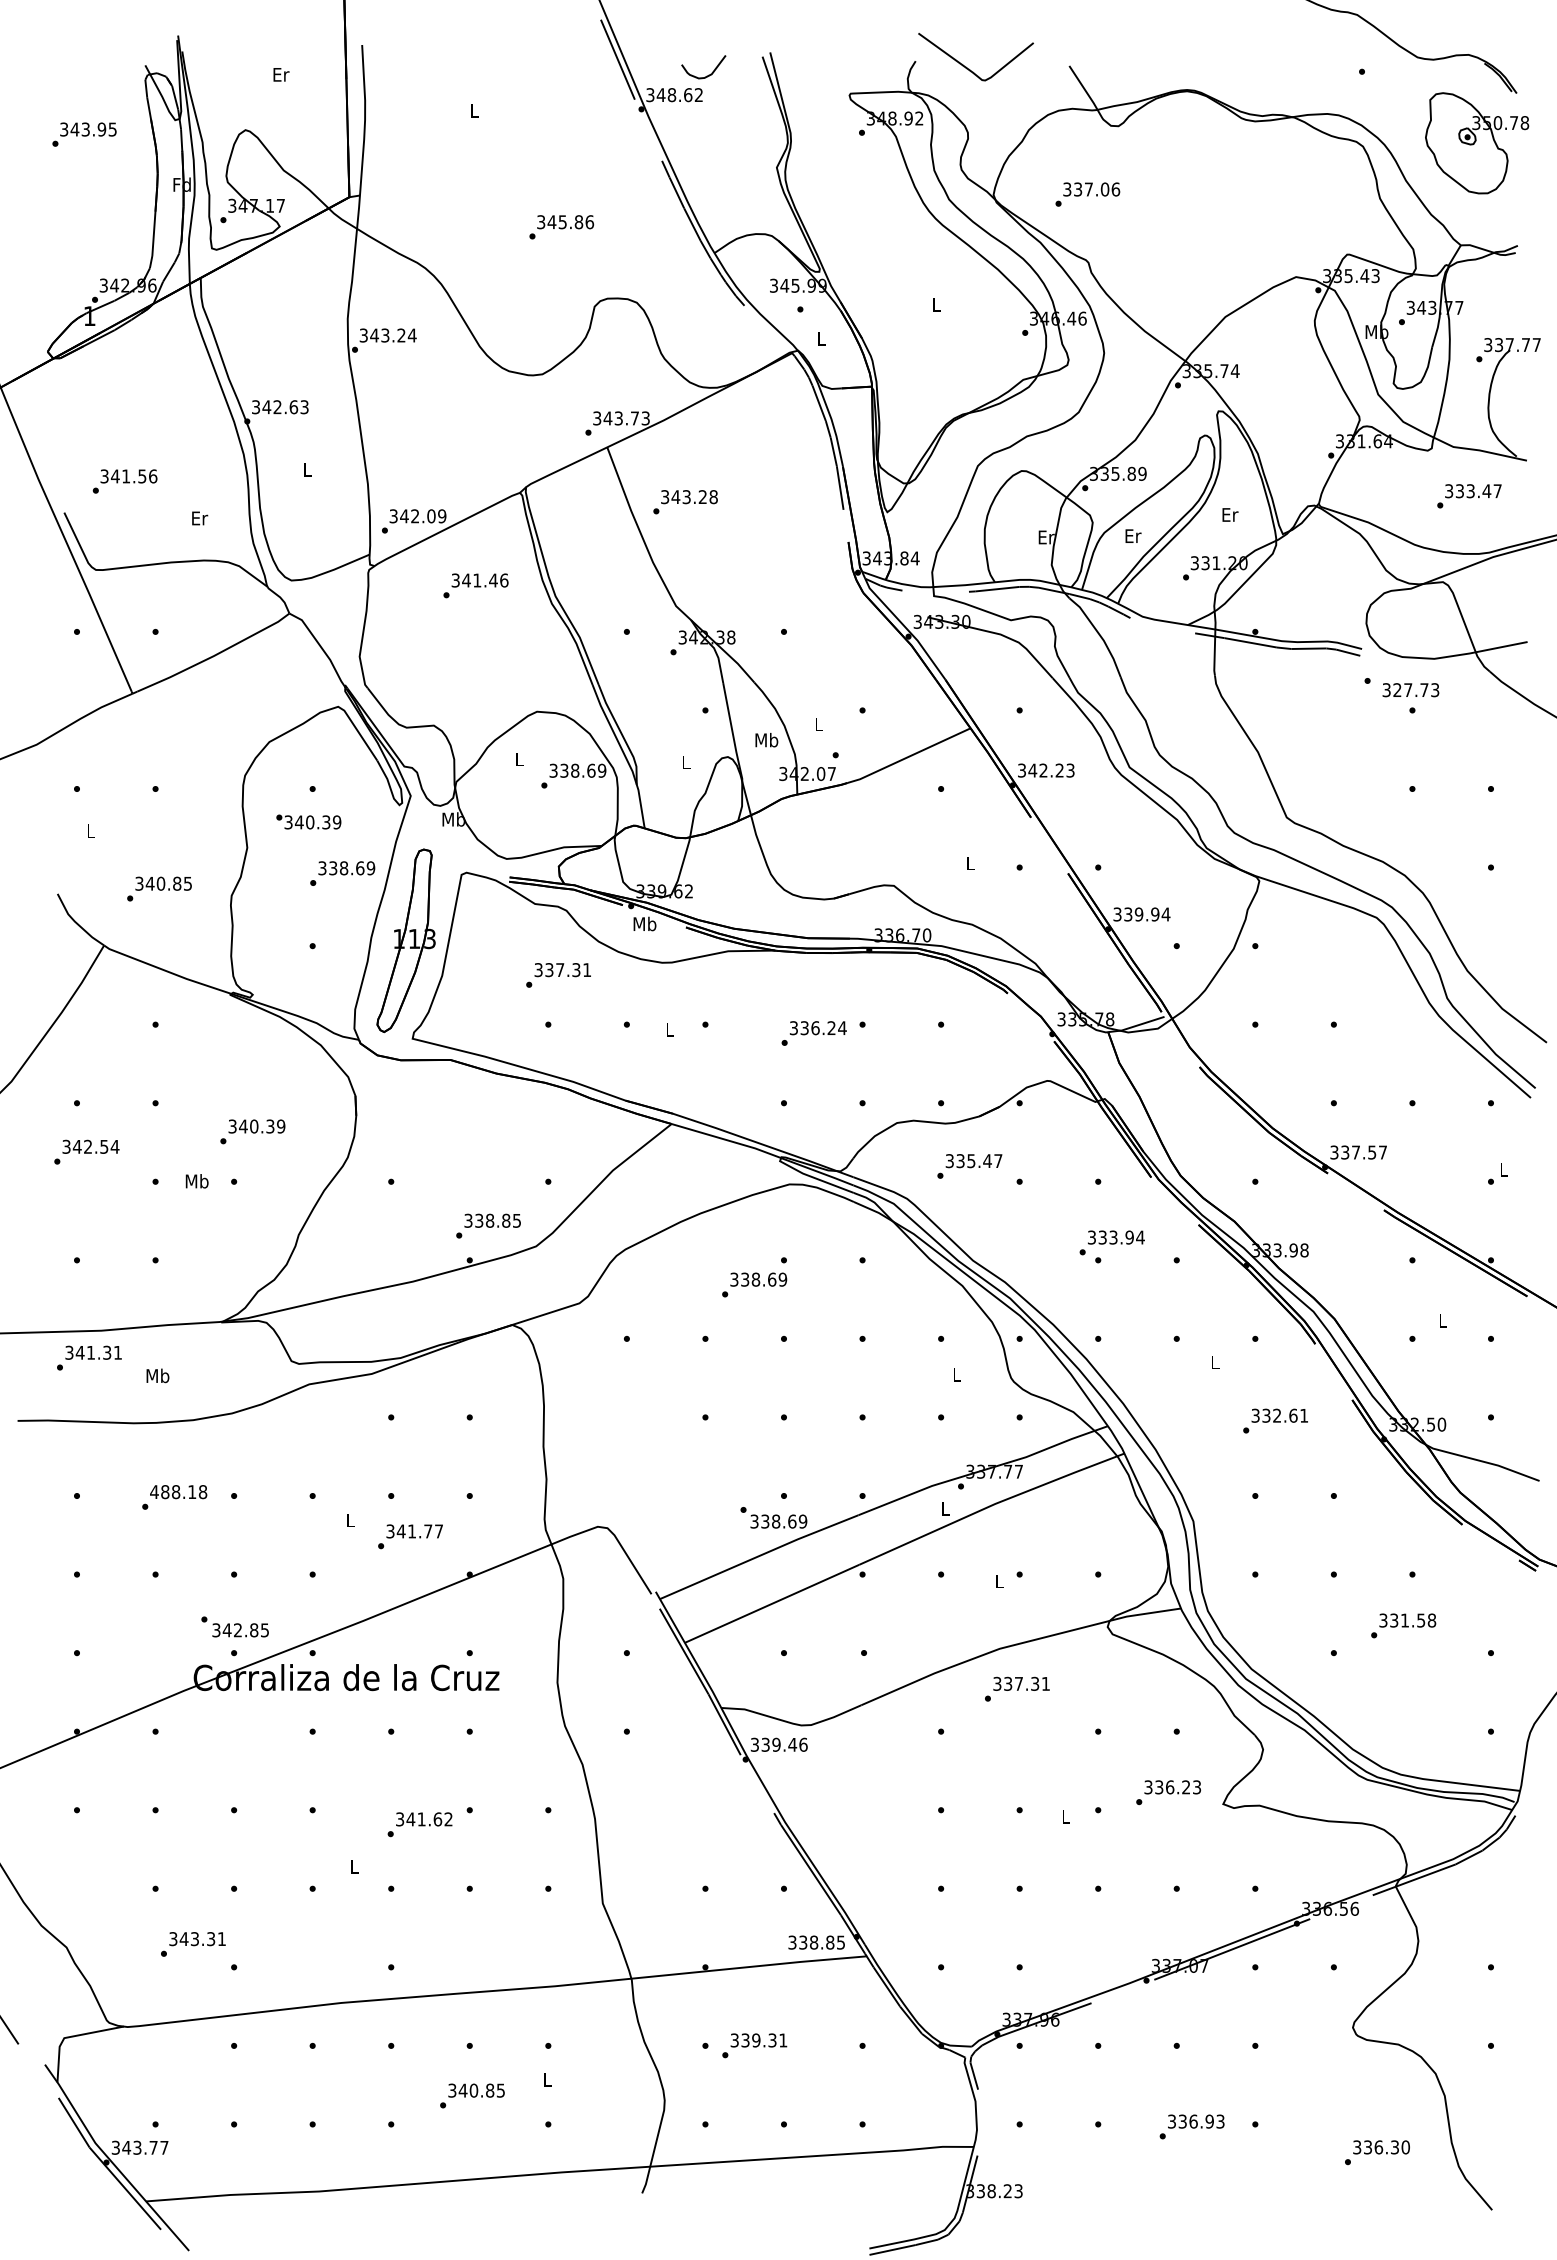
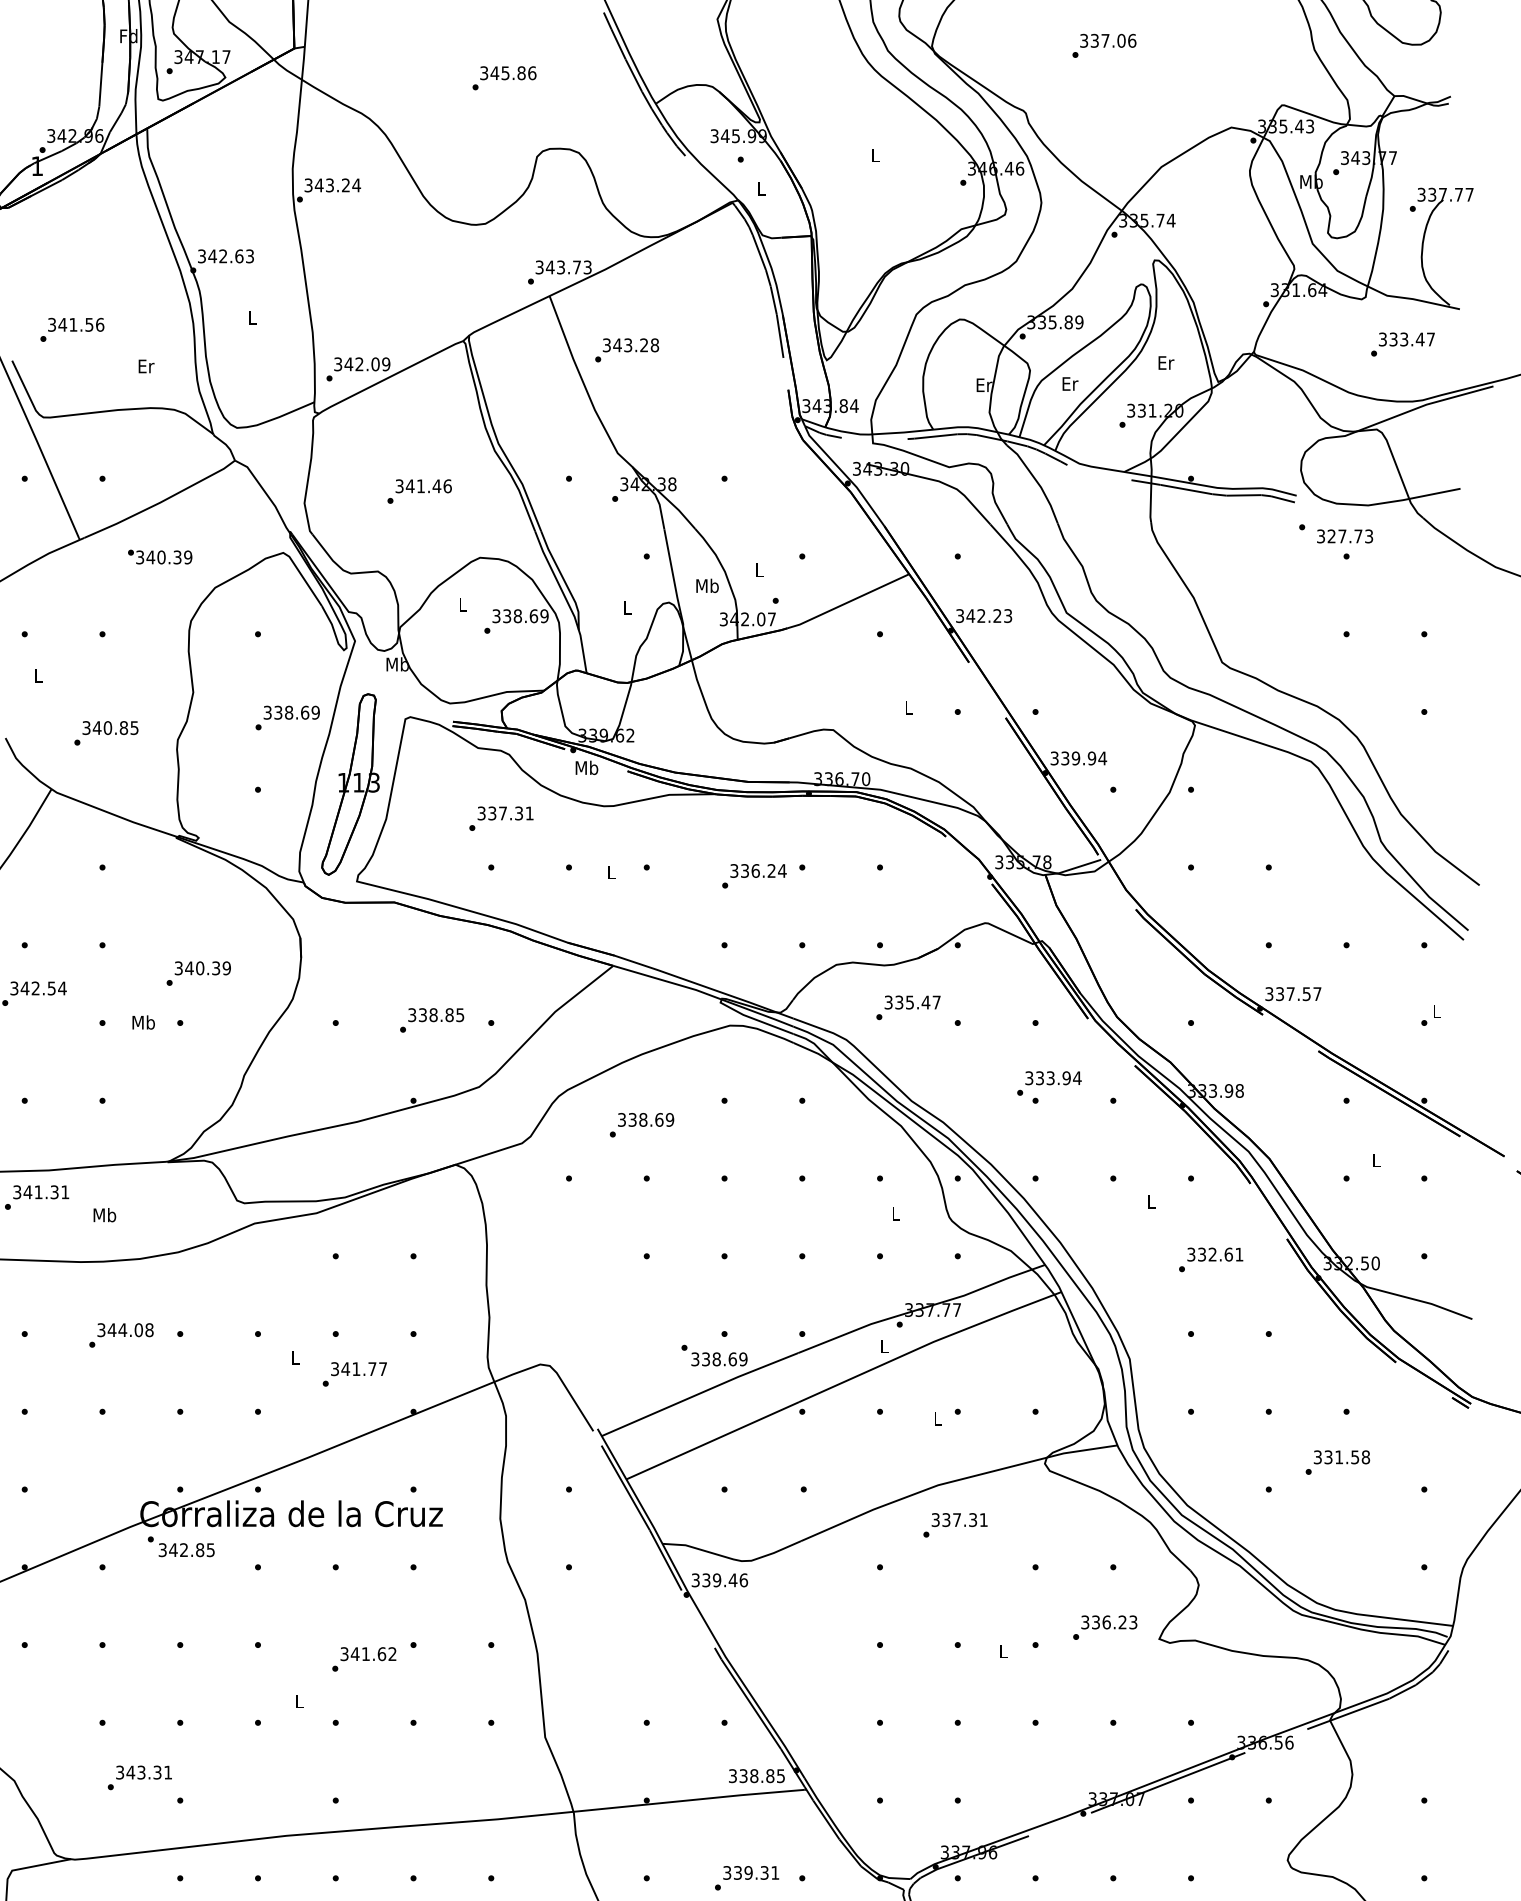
text: (1087, 194) -> (1104, 45), moved
text: (475, 585) -> (419, 491), moved
text: (308, 821) -> (159, 556), moved
text: (488, 1225) -> (432, 1019), moved
text: (754, 1284) -> (641, 1124), moved
text: (173, 1492) -> (120, 1330), 488.18 -> 344.08
text: (234, 1626) -> (180, 1546), moved
text: (754, 2045) -> (746, 1877), moved

